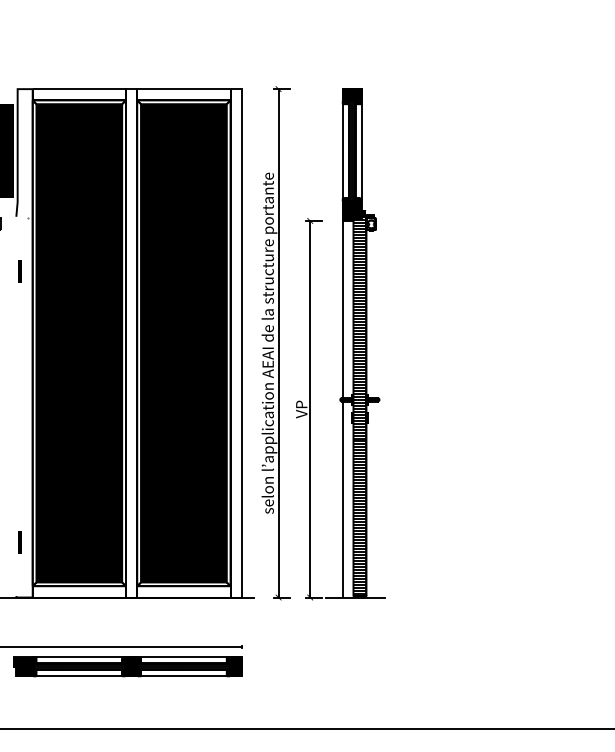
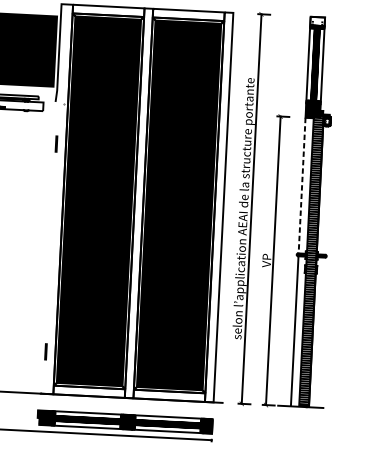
hatch: (351, 94) -> (317, 21), removed
line: (342, 309) -> (301, 185), solid -> dashed
part: (127, 666) -> (124, 421), moved

